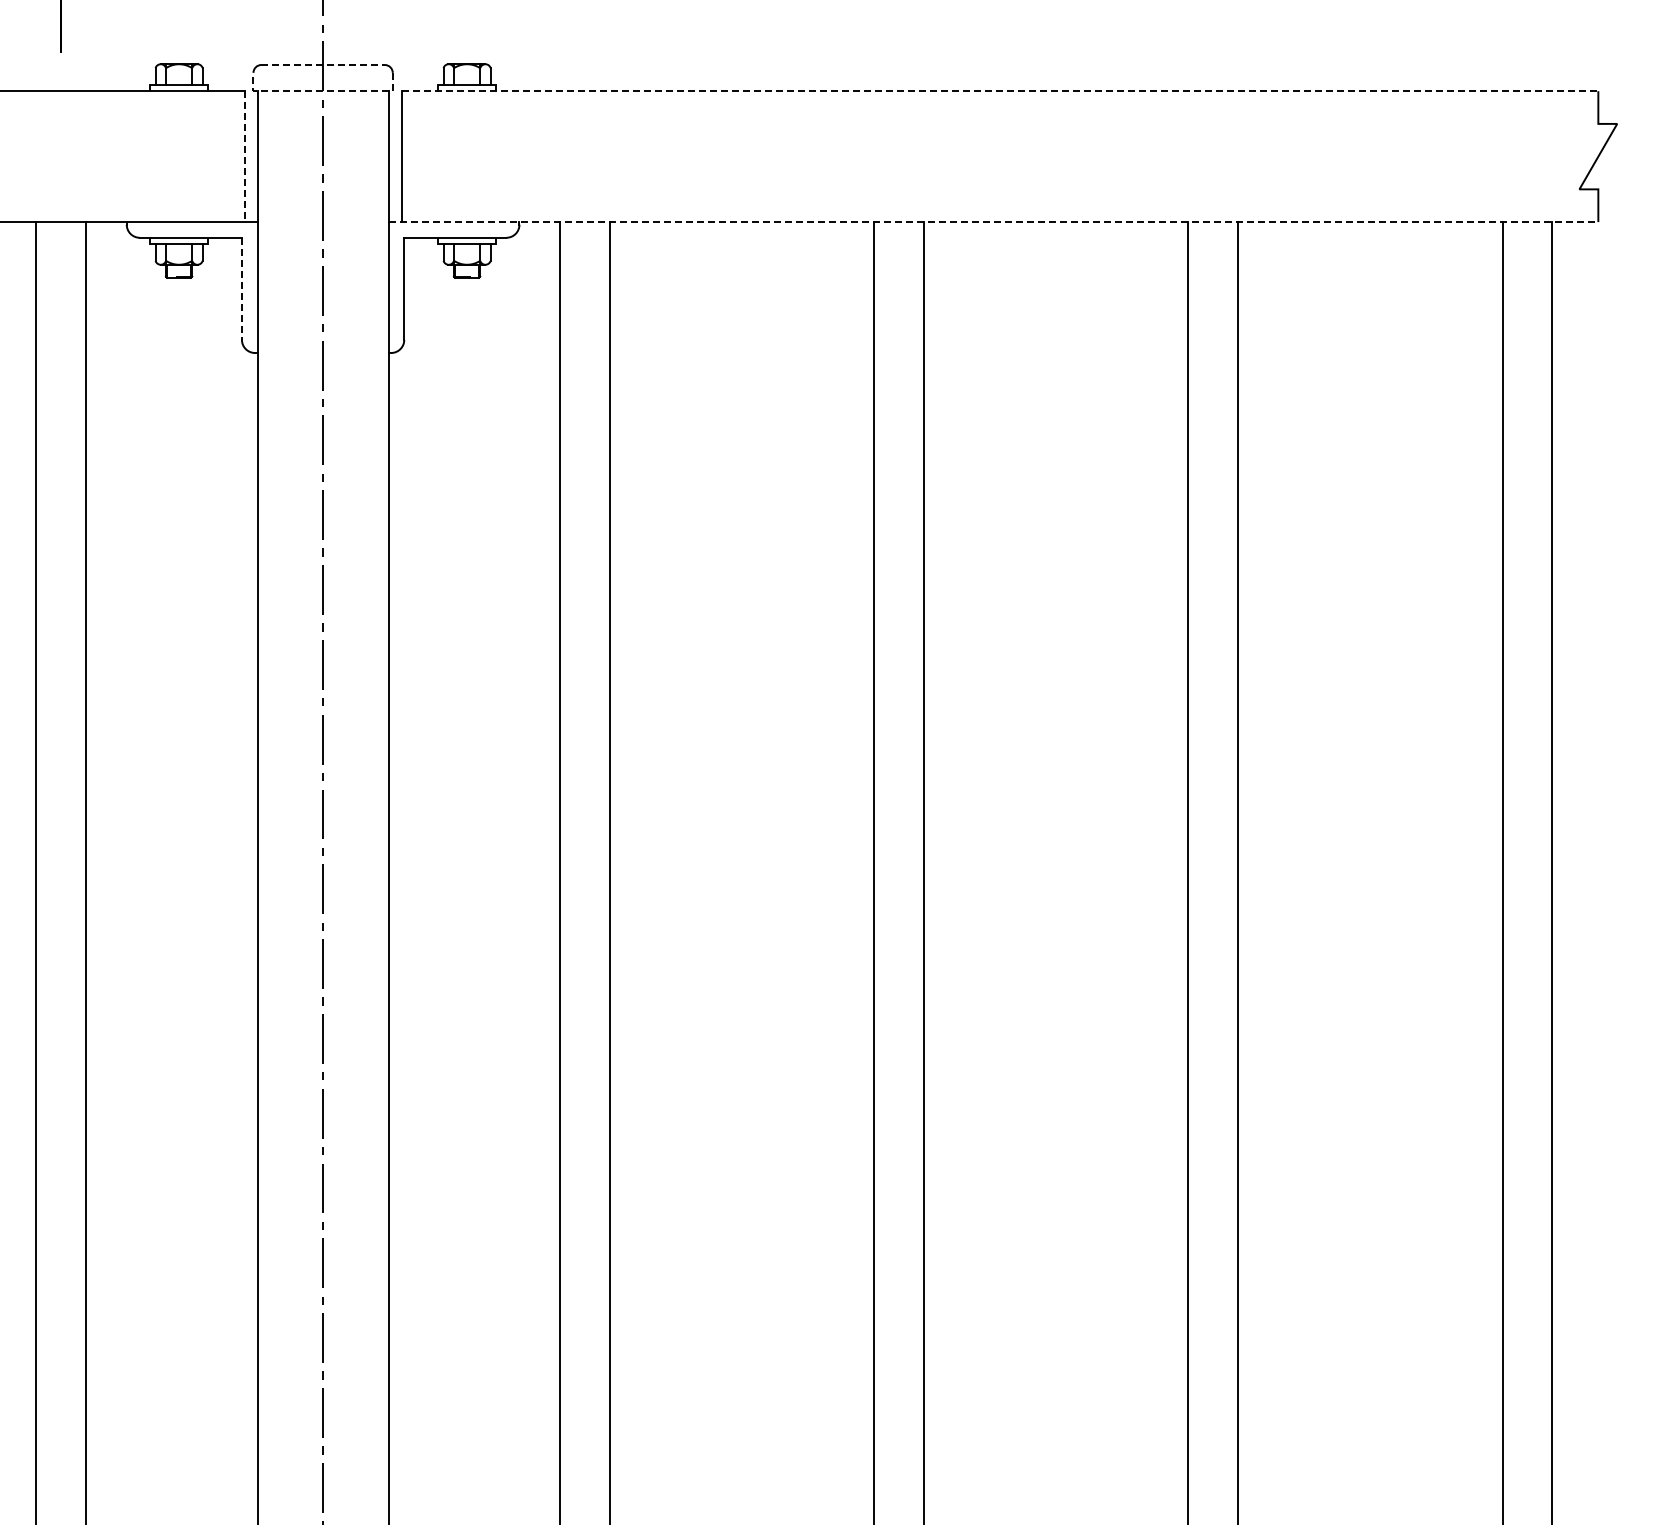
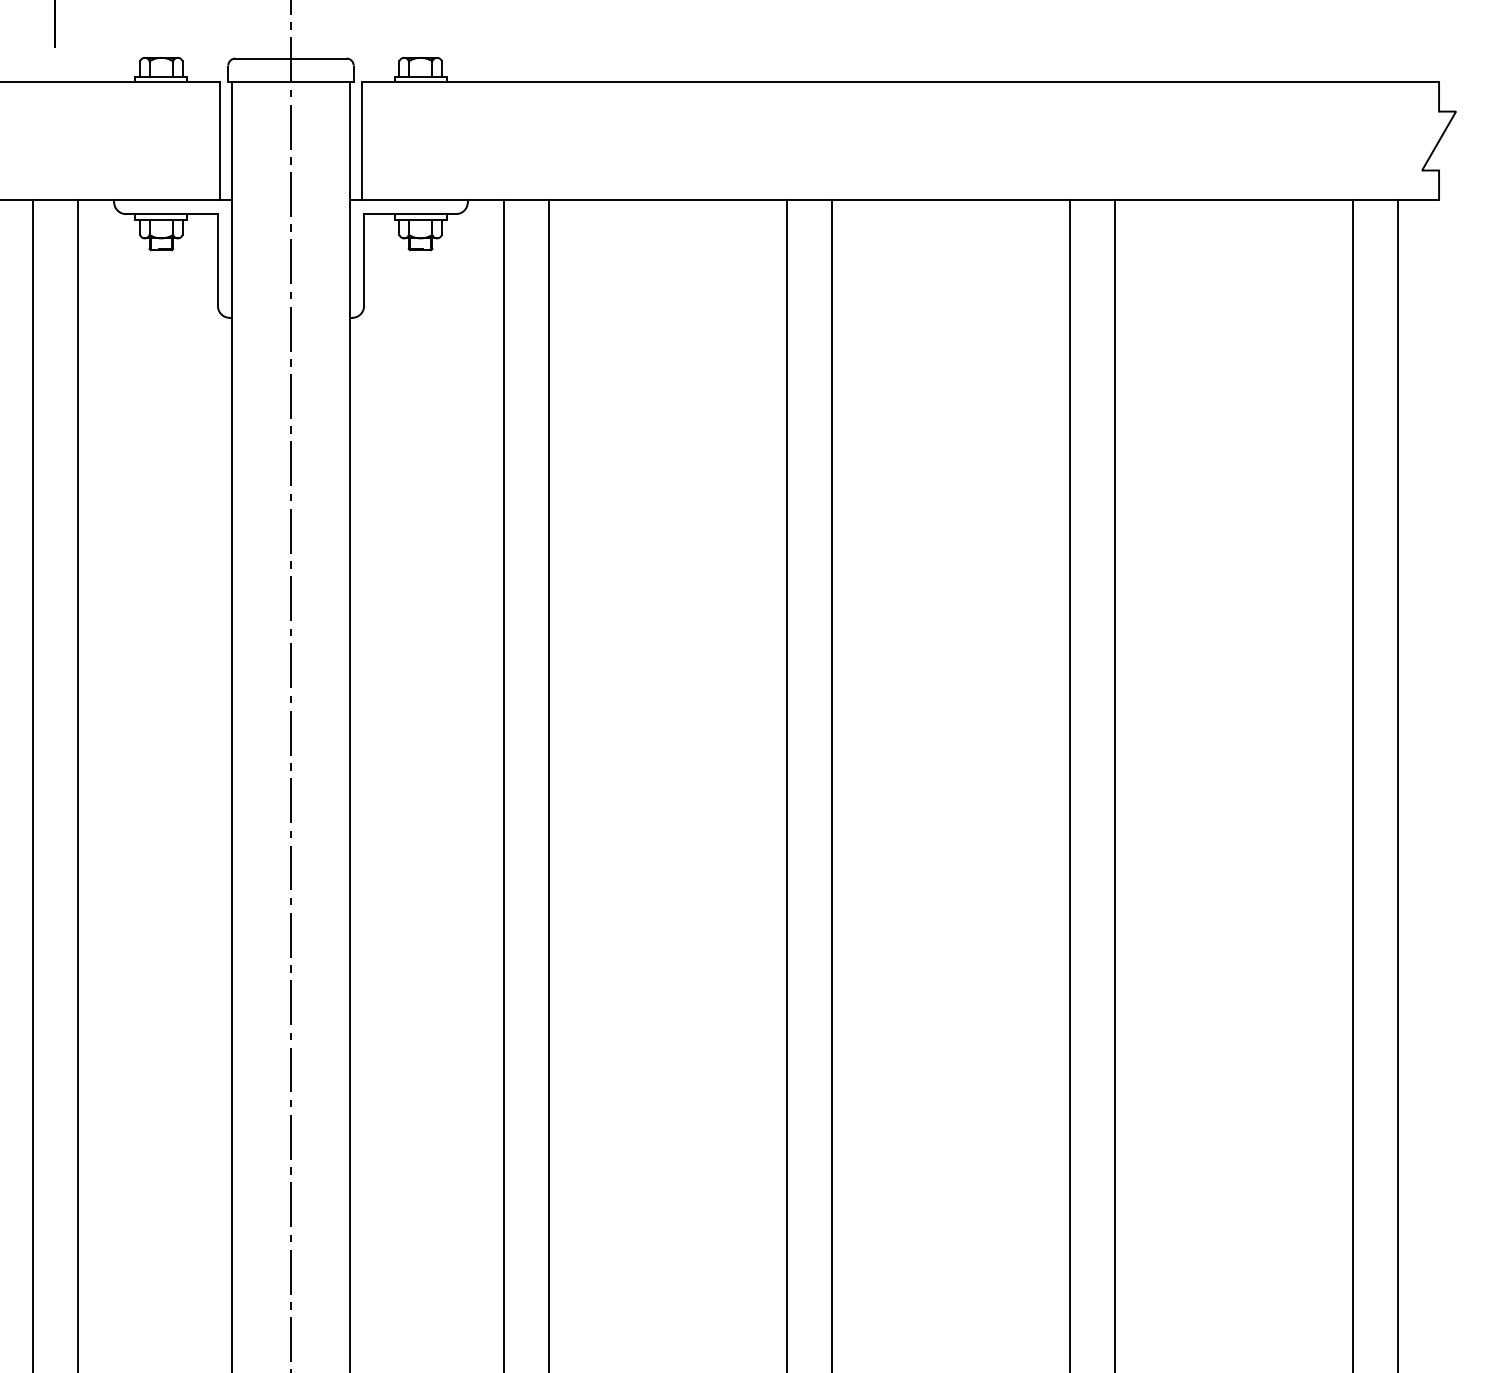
line: (323, 65) -> (291, 58), dashed -> solid
line: (323, 91) -> (291, 82), dashed -> solid
line: (1000, 91) -> (900, 82), dashed -> solid
line: (244, 157) -> (220, 141), dashed -> solid
line: (993, 222) -> (894, 200), dashed -> solid
line: (241, 289) -> (217, 260), dashed -> solid

